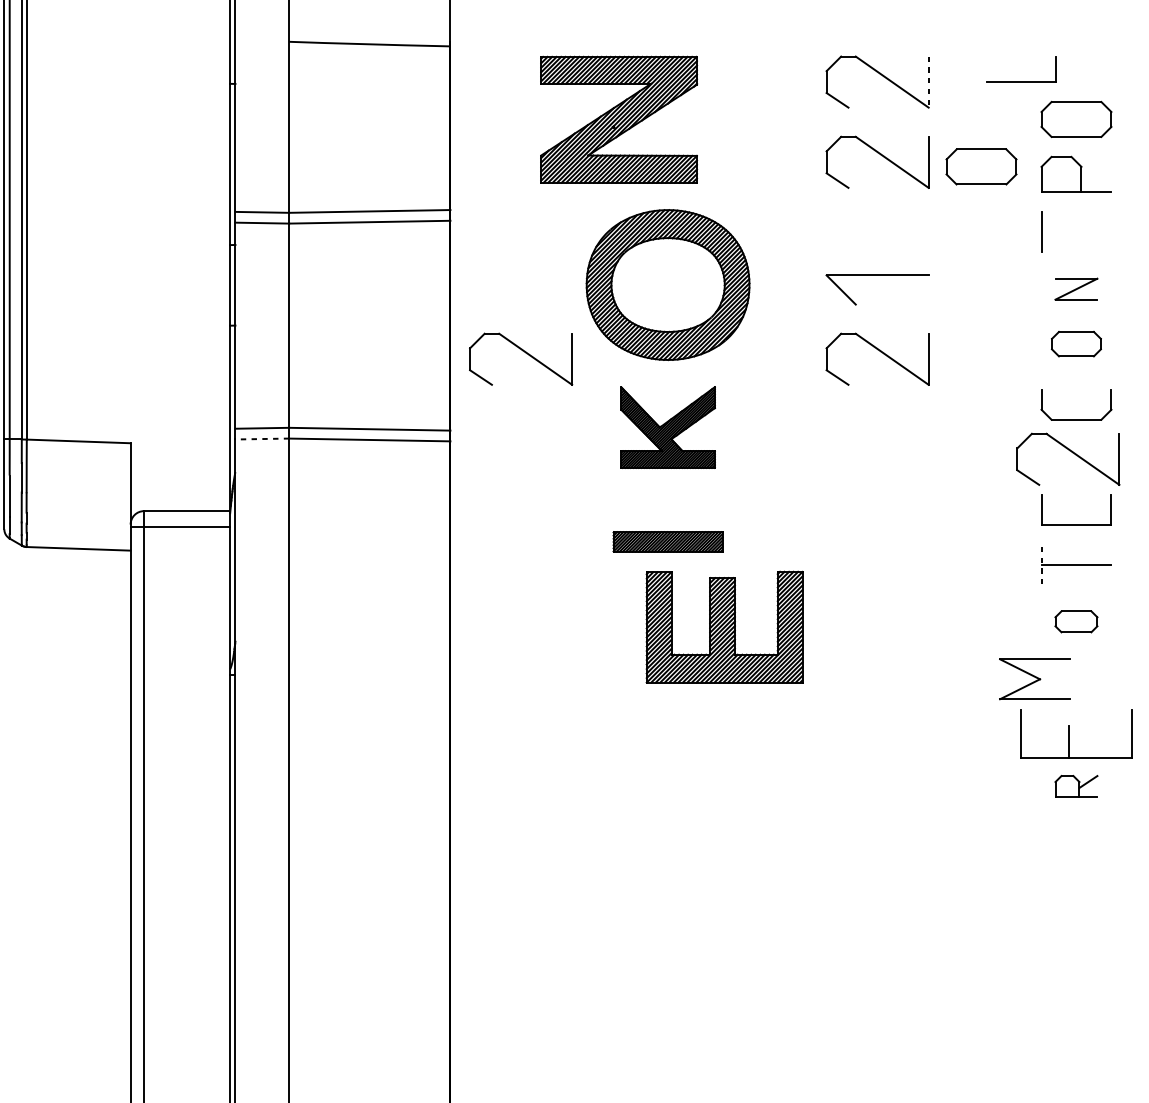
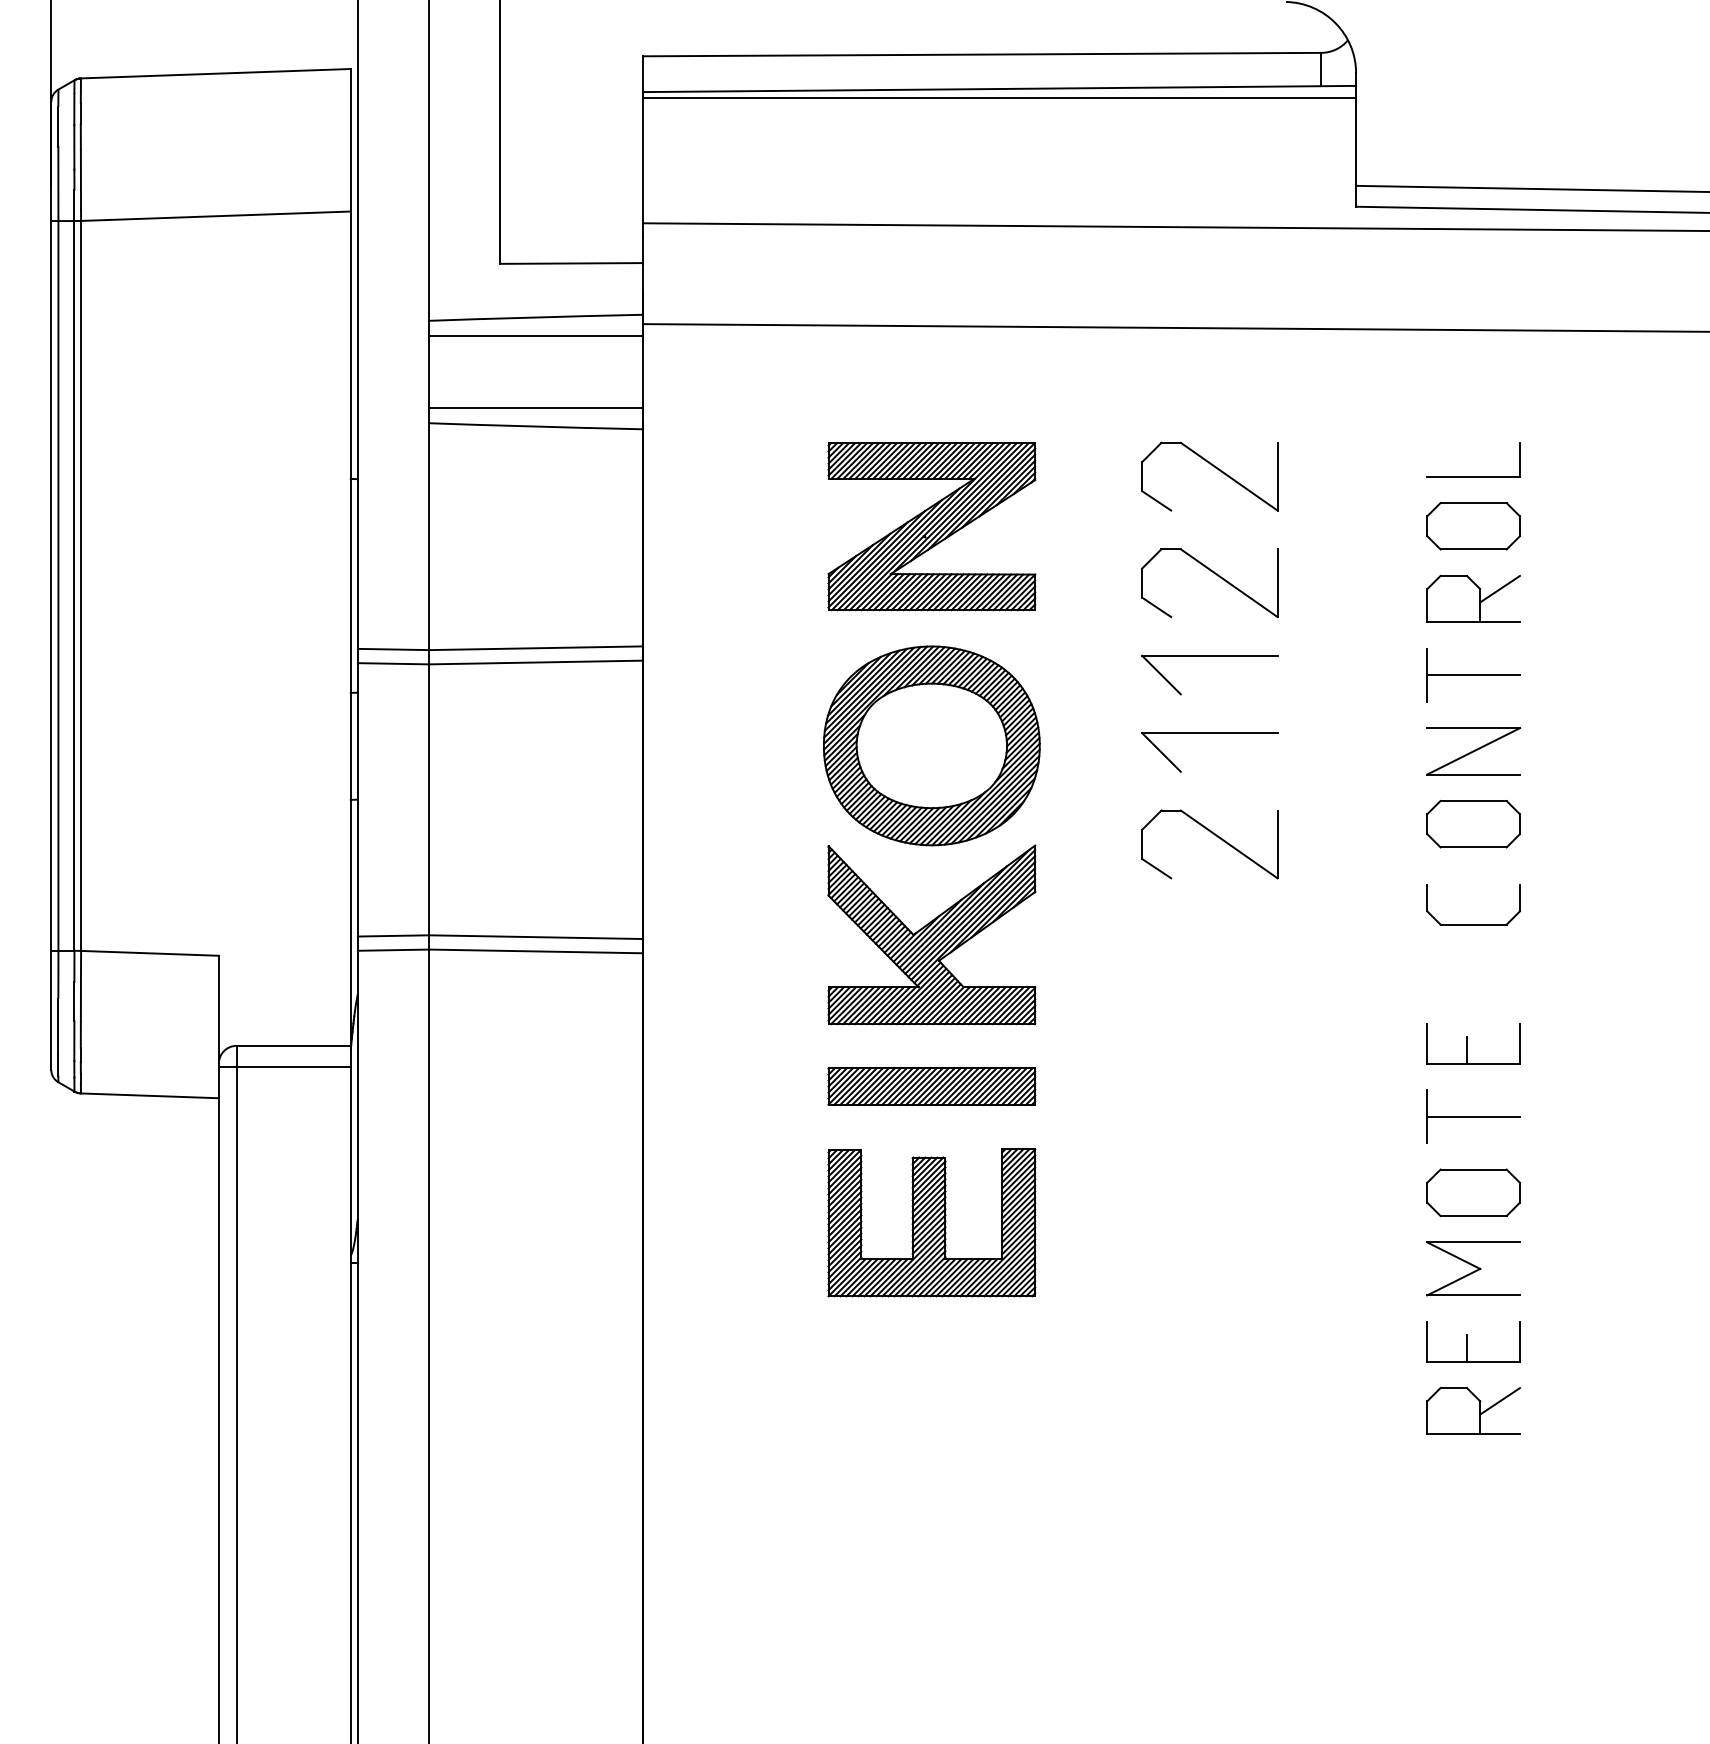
line: (370, 29) -> (536, 407), added
line: (928, 81) -> (1277, 476), dashed -> solid
part: (1021, 81) -> (1473, 476), moved
part: (618, 119) -> (931, 526), moved
line: (1096, 166) -> (1499, 588), added
part: (981, 167) -> (1347, 589), removed
part: (877, 217) -> (1209, 656), added
line: (1076, 231) -> (1473, 675), added
part: (1076, 289) -> (1473, 751), size x1.67
part: (1076, 344) -> (1473, 824), size x1.43
part: (524, 352) -> (741, 835), removed
part: (667, 427) -> (931, 934), size x1.67
line: (262, 439) -> (393, 950), dashed -> solid
part: (1073, 453) -> (1469, 969), removed
line: (1071, 514) -> (1466, 1050), added
part: (667, 541) -> (931, 1086), size x1.43
line: (1041, 564) -> (1427, 1116), dashed -> solid
part: (1076, 621) -> (1473, 1192), size x1.67
part: (724, 626) -> (931, 1222), moved
part: (1034, 678) -> (1473, 1268), moved
part: (1076, 734) -> (1473, 1341), size x0.62
part: (1076, 786) -> (1473, 1410), size x1.67

